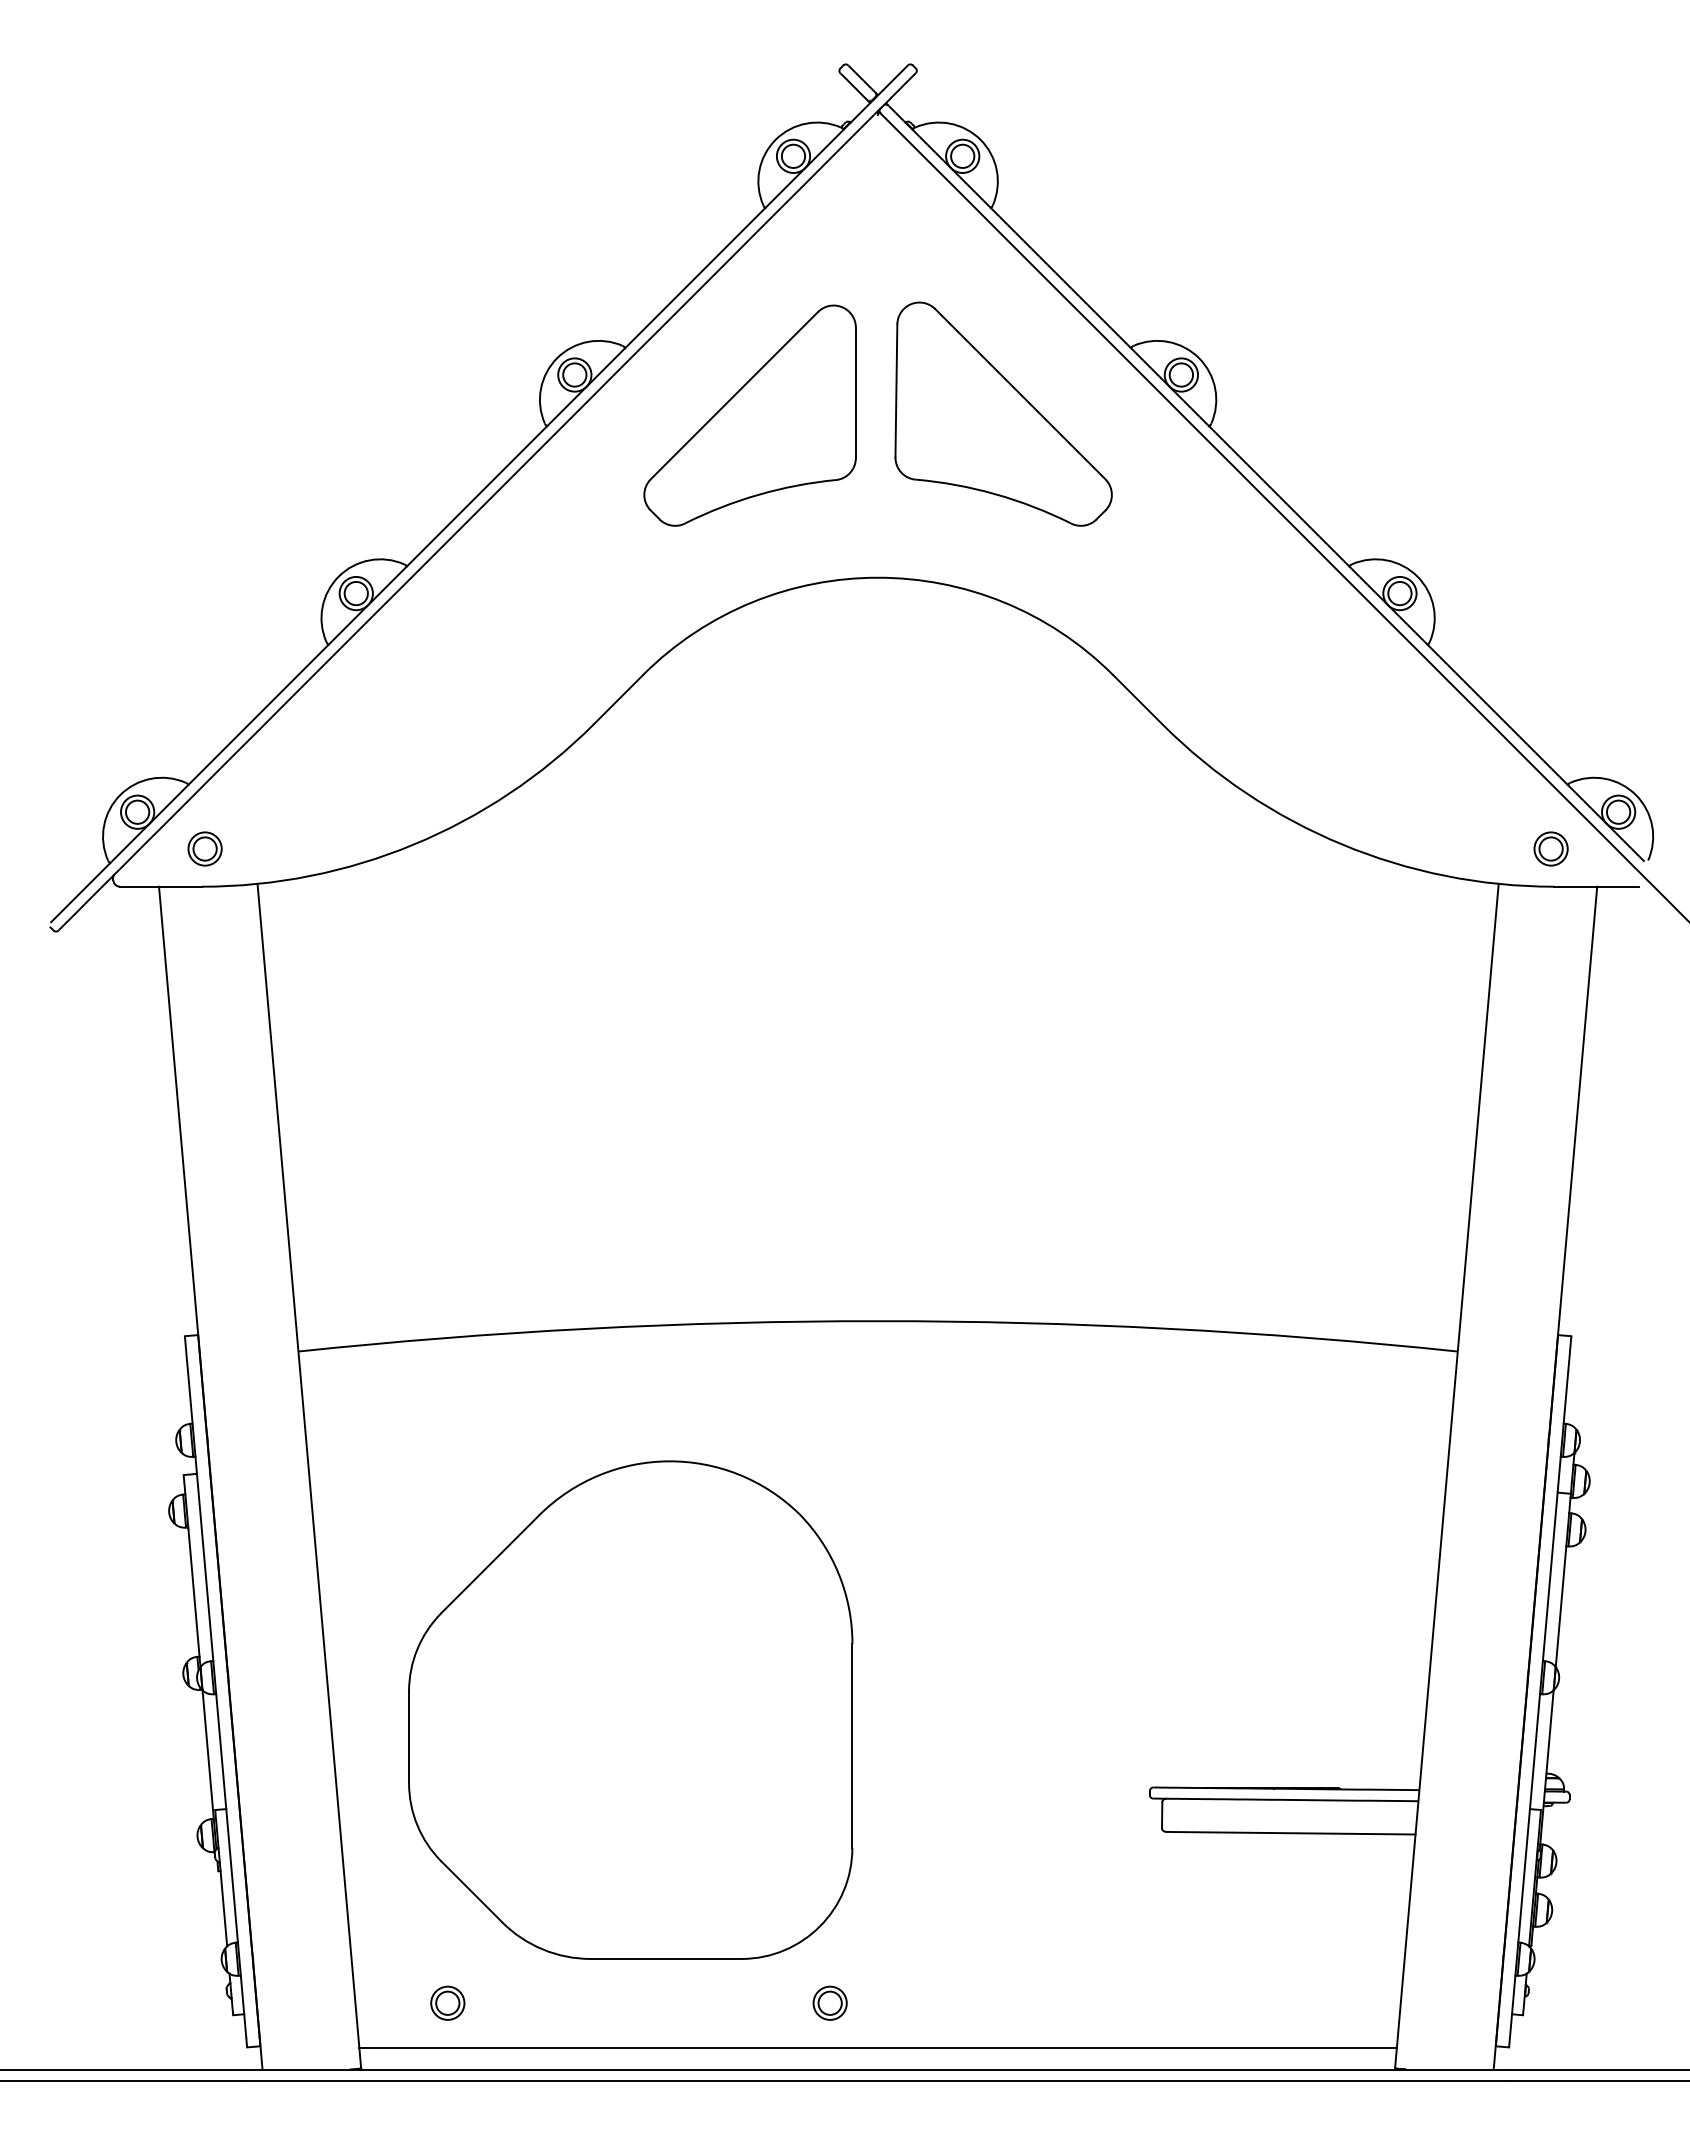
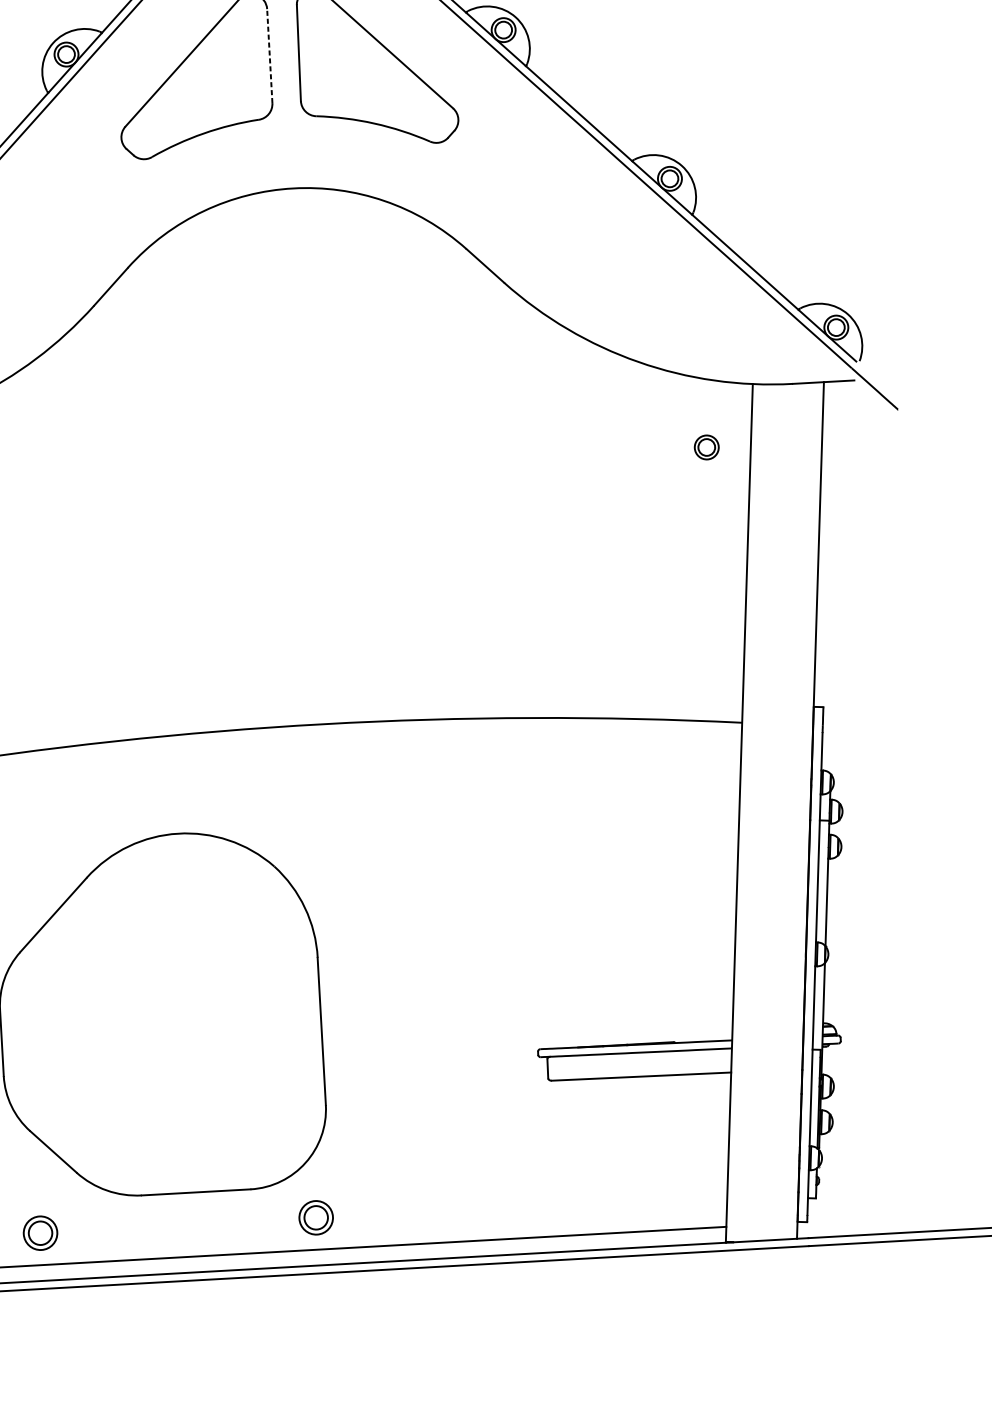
line: (855, 392) -> (269, 55), solid -> dashed
part: (1550, 848) -> (706, 447), moved
part: (447, 2002) -> (40, 1232), size x1.4
part: (829, 2002) -> (315, 1217), size x1.4

